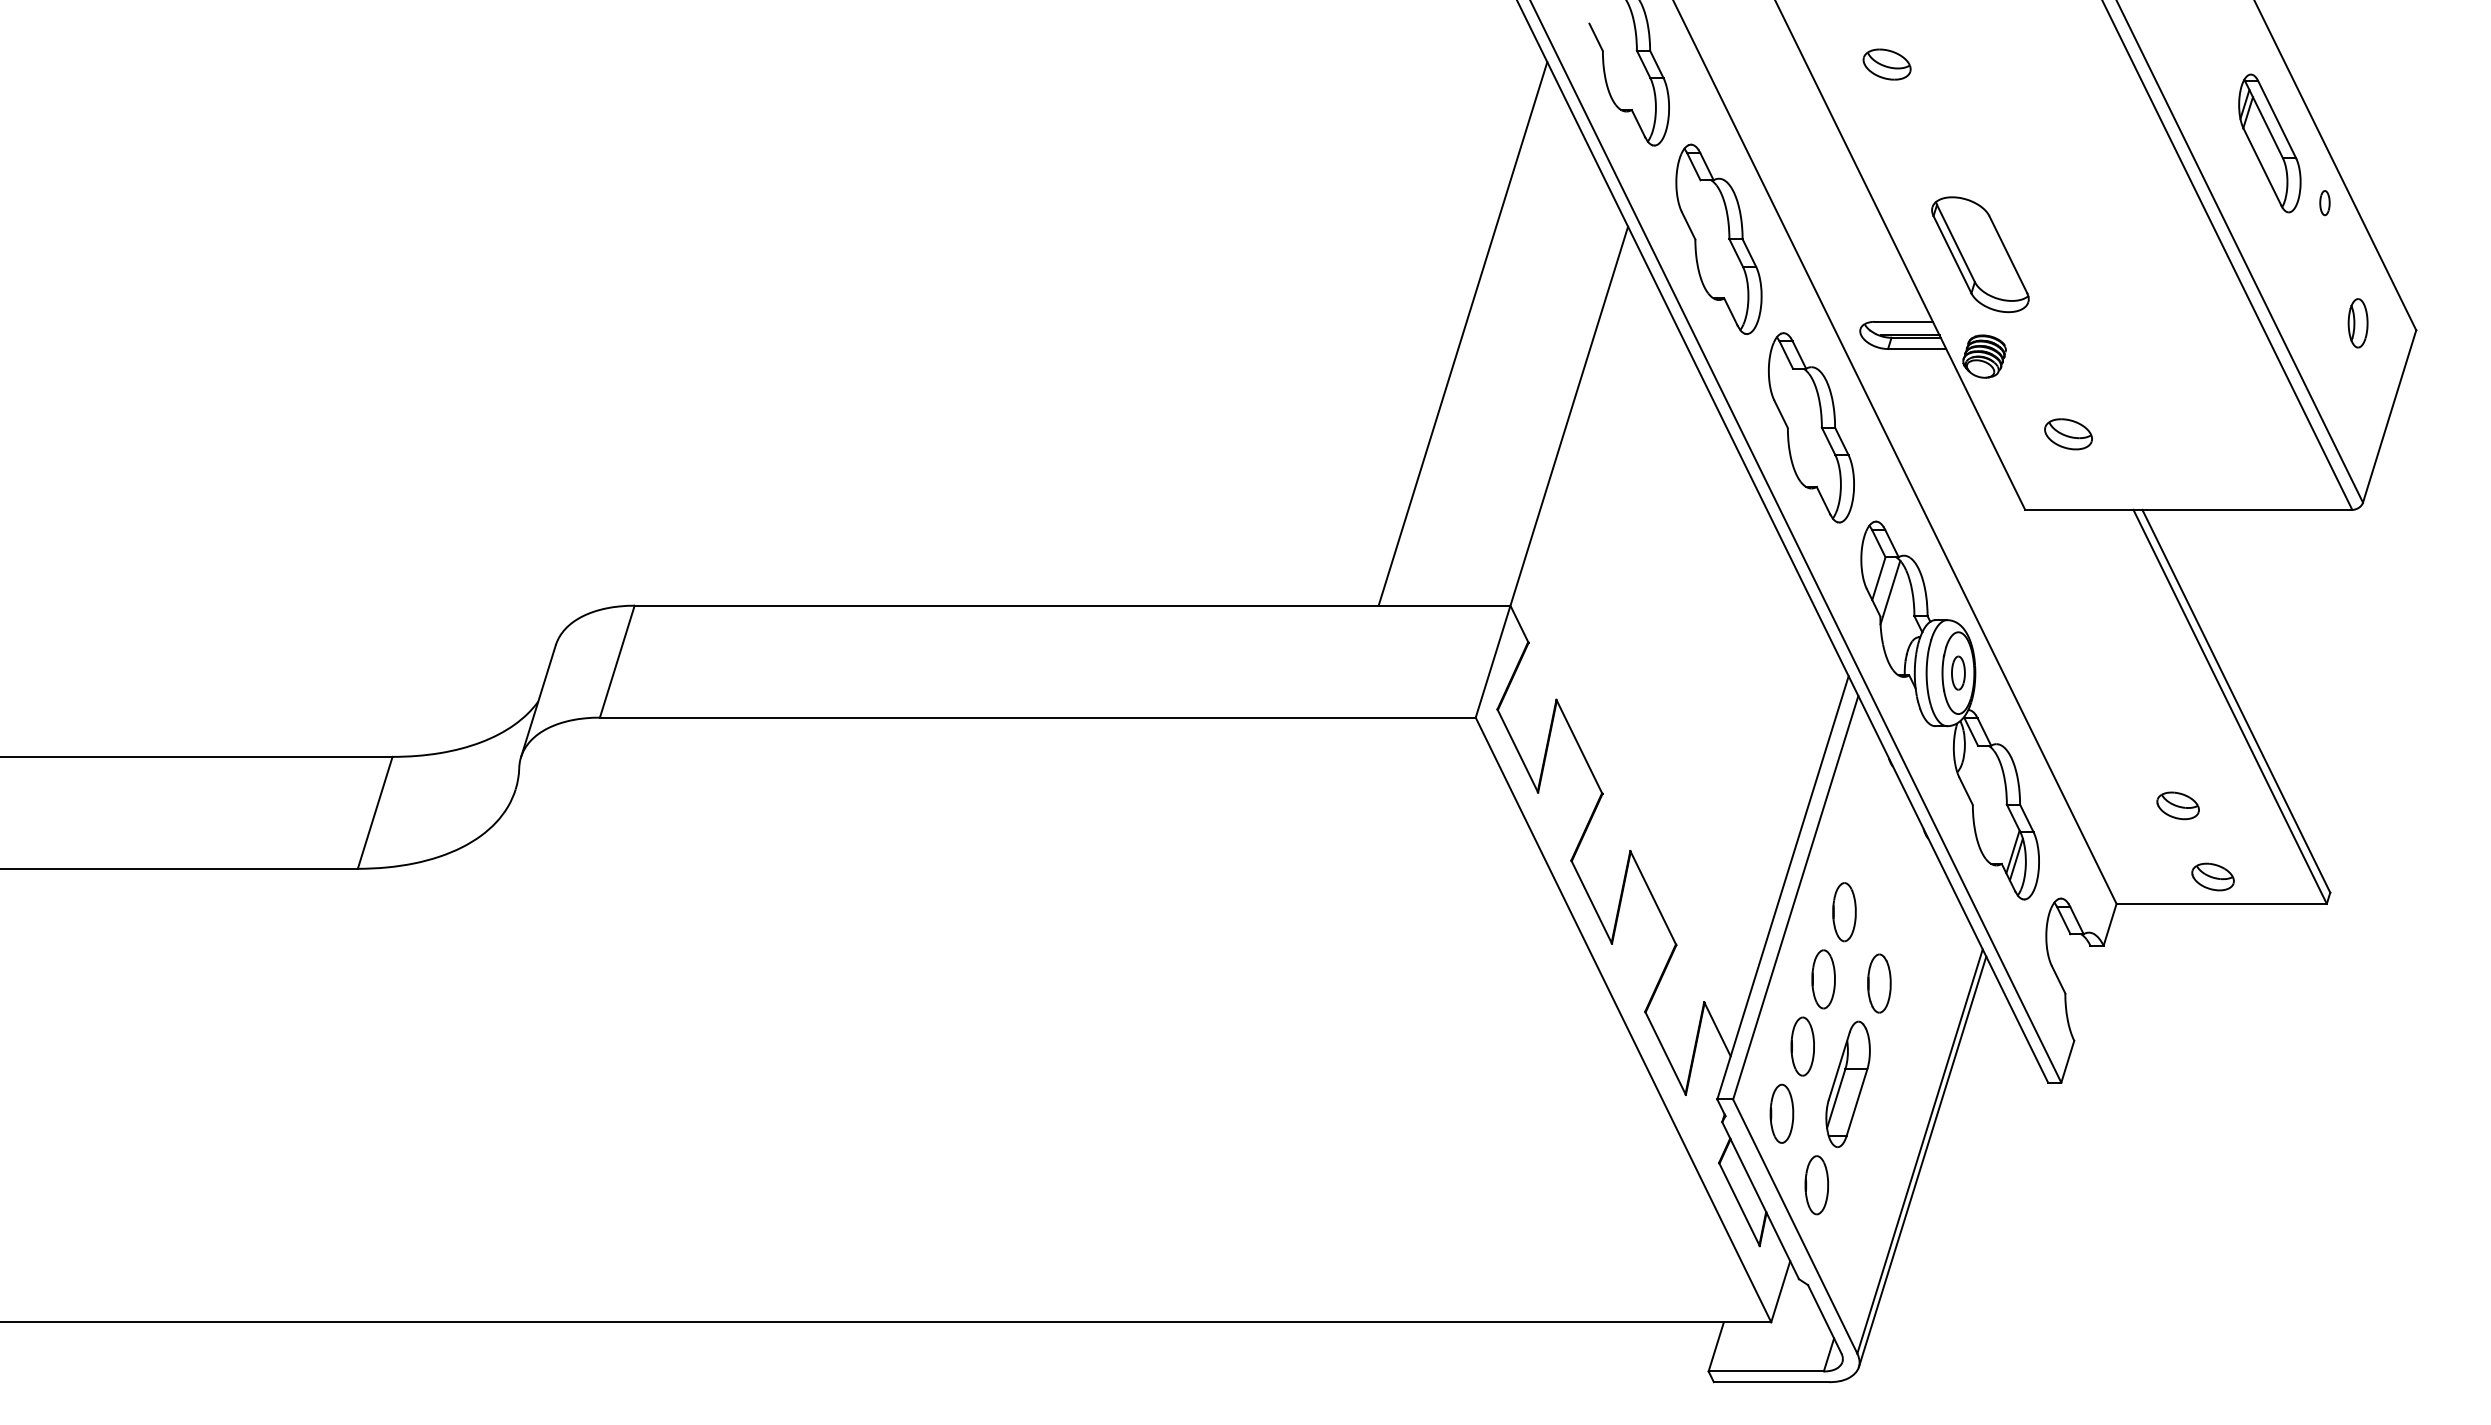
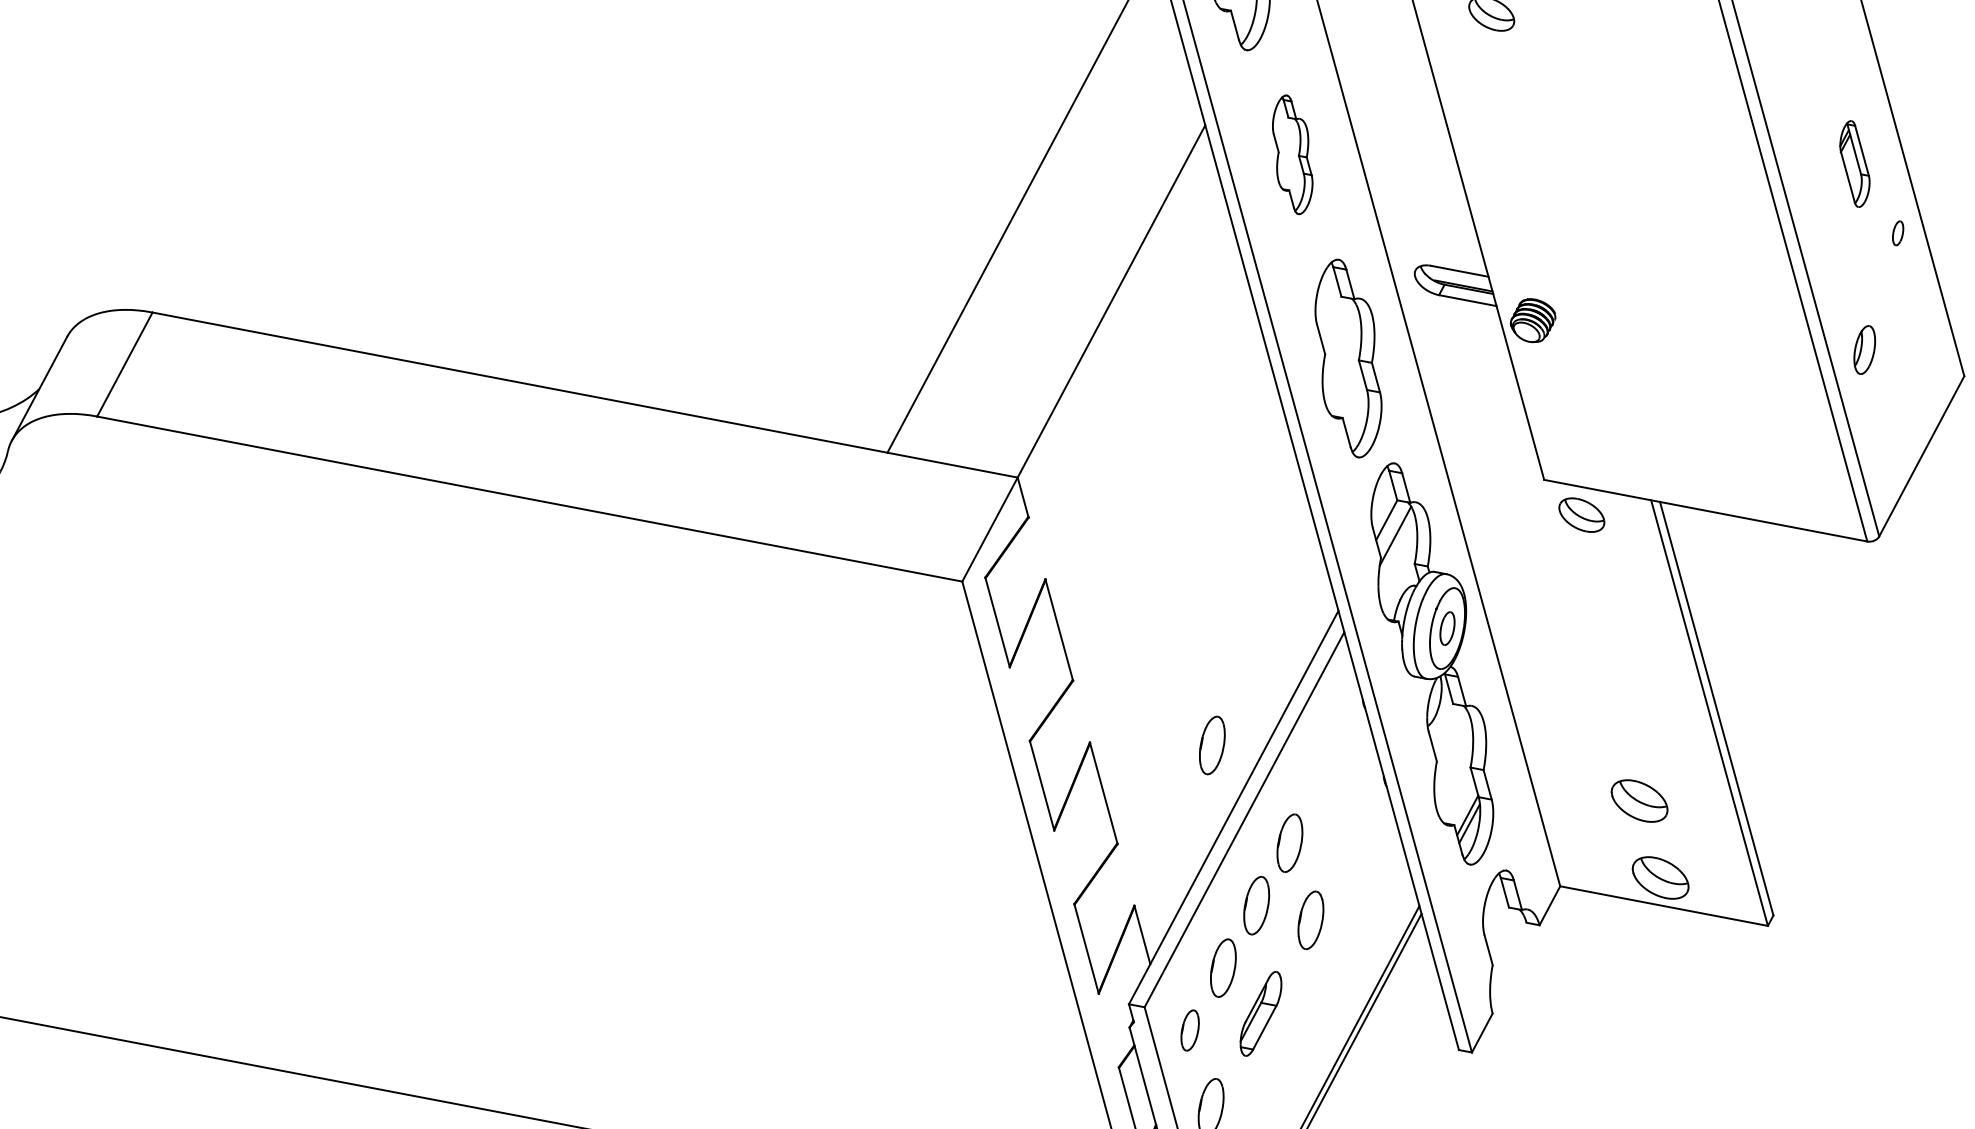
part: (2269, 143) -> (1854, 164), size x0.6
part: (1718, 238) -> (1292, 154), size x0.6
part: (1980, 254) -> (1548, 219), removed
part: (2357, 323) -> (1864, 350), moved
part: (2068, 434) -> (1581, 515), moved
part: (2177, 805) -> (1638, 800), size x1.4
part: (1750, 831) -> (1212, 745), added
part: (2212, 876) -> (1660, 877), size x1.4
part: (1847, 1083) -> (1260, 1013), size x0.7
part: (1781, 1113) -> (1189, 1030), size x0.7

